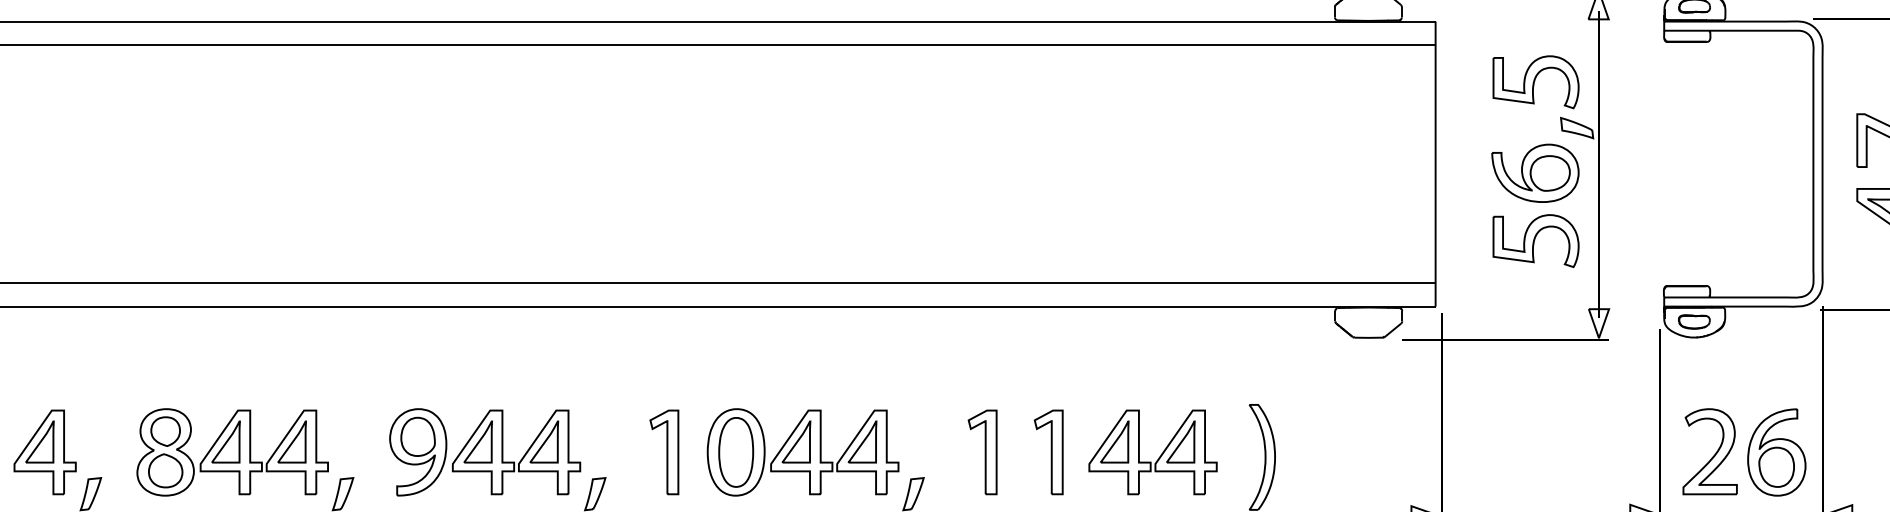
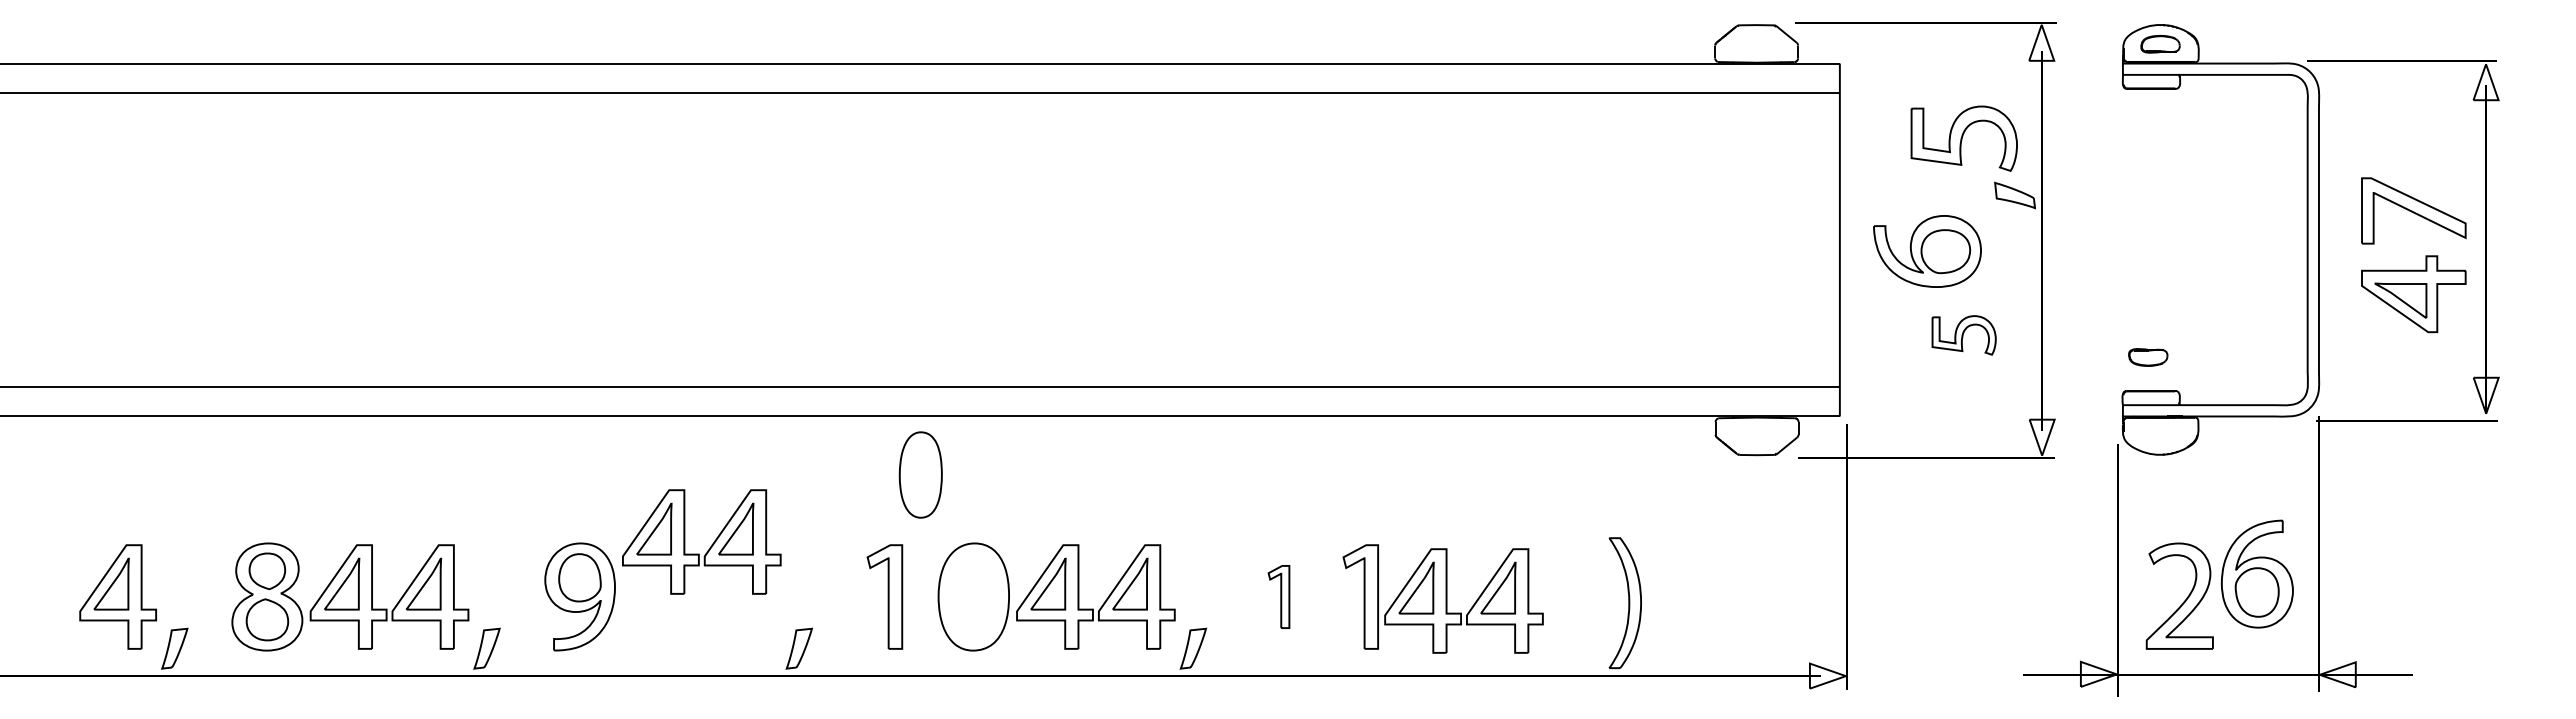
part: (1535, 173) -> (1927, 251), moved
part: (1535, 241) -> (1963, 335), size x0.6
part: (1694, 321) -> (2148, 357), moved
part: (735, 451) -> (920, 474), moved
part: (982, 451) -> (1278, 596), size x0.6
part: (1776, 451) -> (2257, 573), moved
part: (522, 456) -> (709, 547), moved
part: (1159, 456) -> (1472, 605), moved

